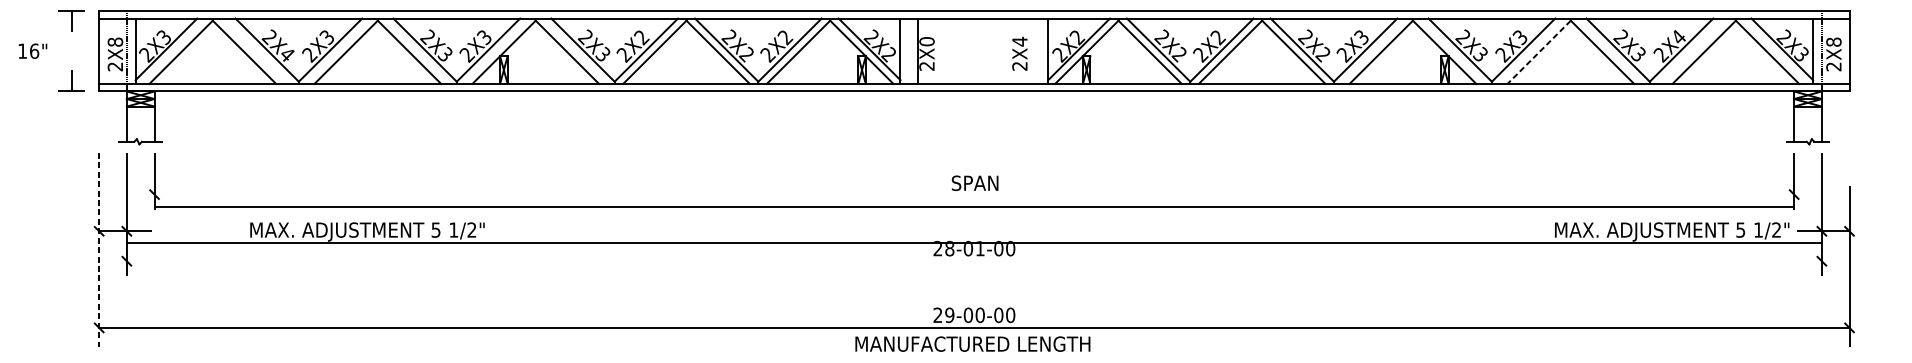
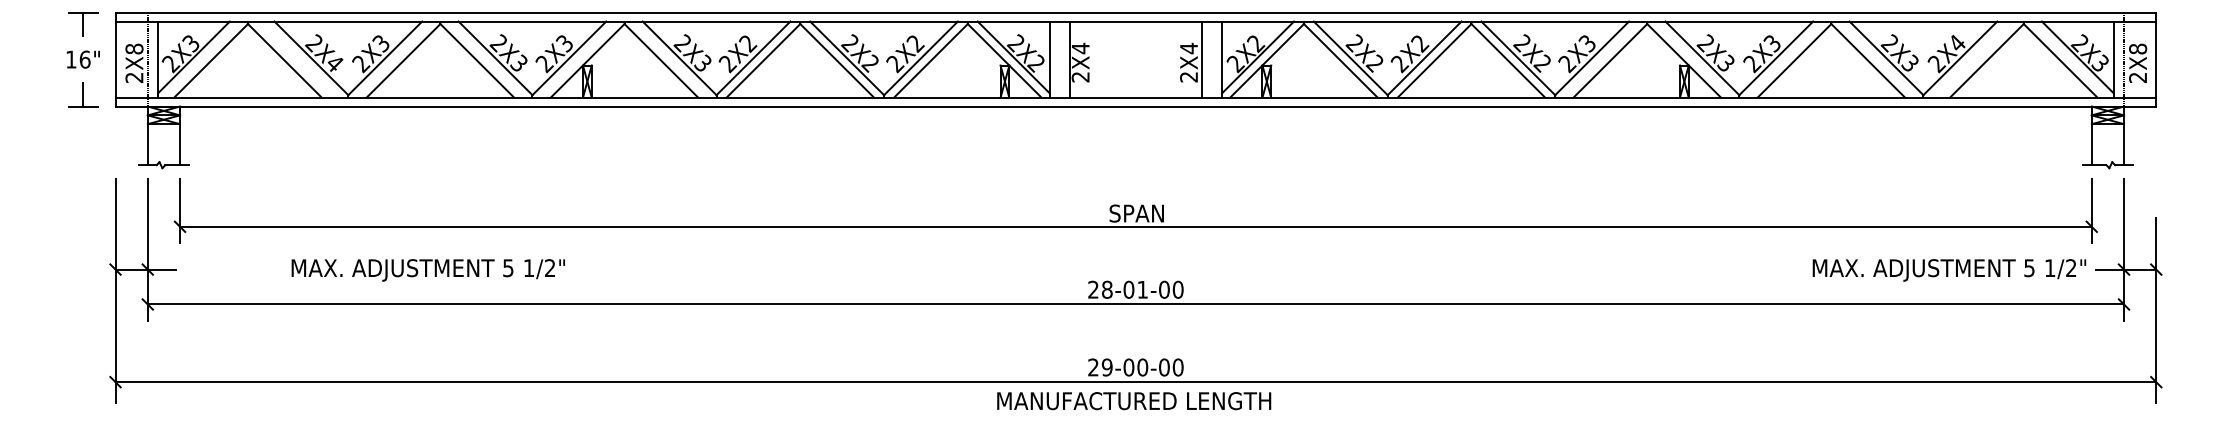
text: (926, 41) -> (1080, 48), 2X0 -> 2X4
text: (32, 51) -> (82, 59), moved
line: (1030, 51) -> (1201, 59), added
line: (1539, 52) -> (1794, 61), dashed -> solid
line: (974, 206) -> (1135, 226), moved
line: (974, 243) -> (1135, 304), moved
line: (99, 250) -> (115, 291), dashed -> solid

